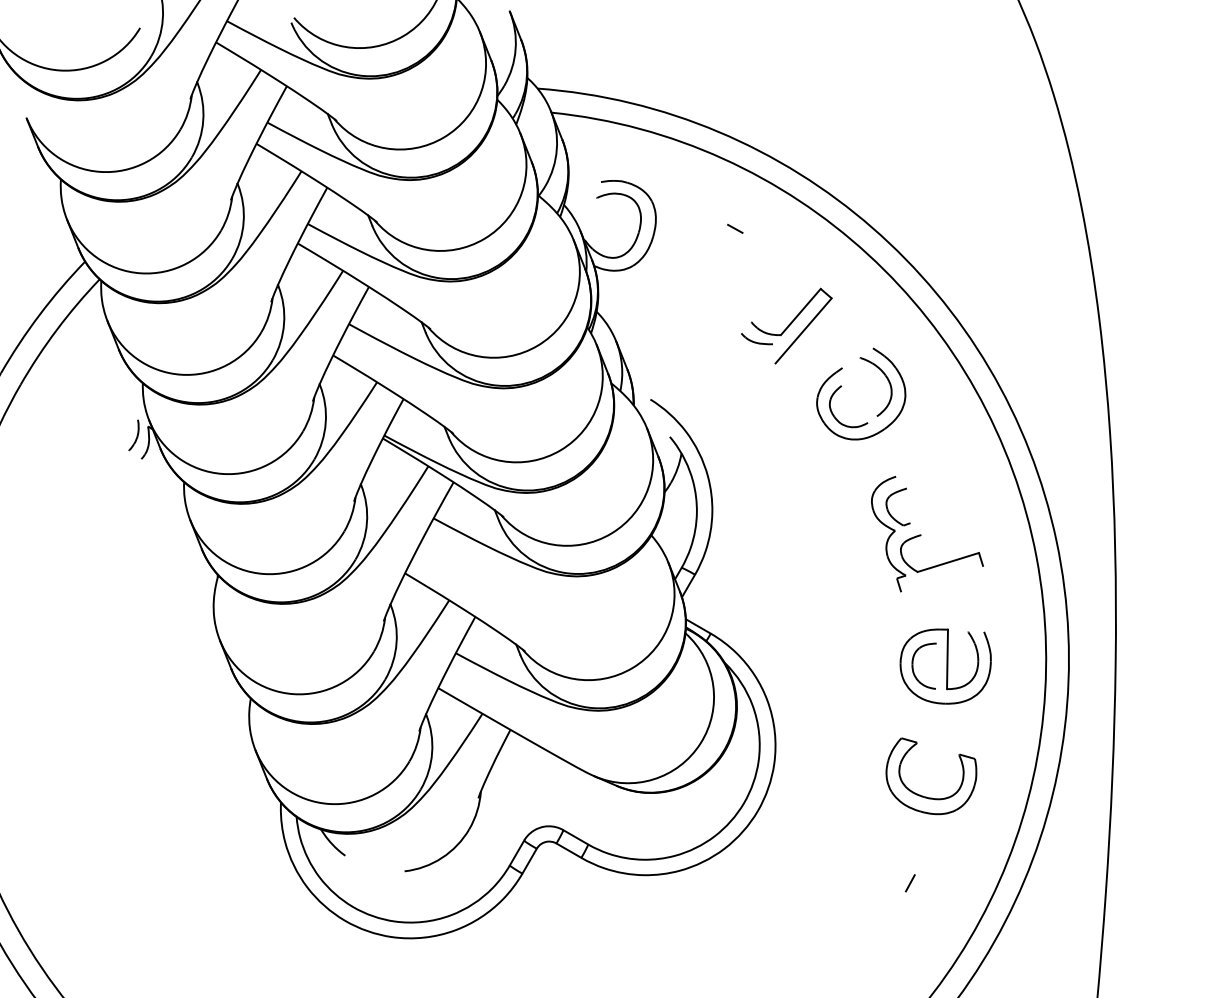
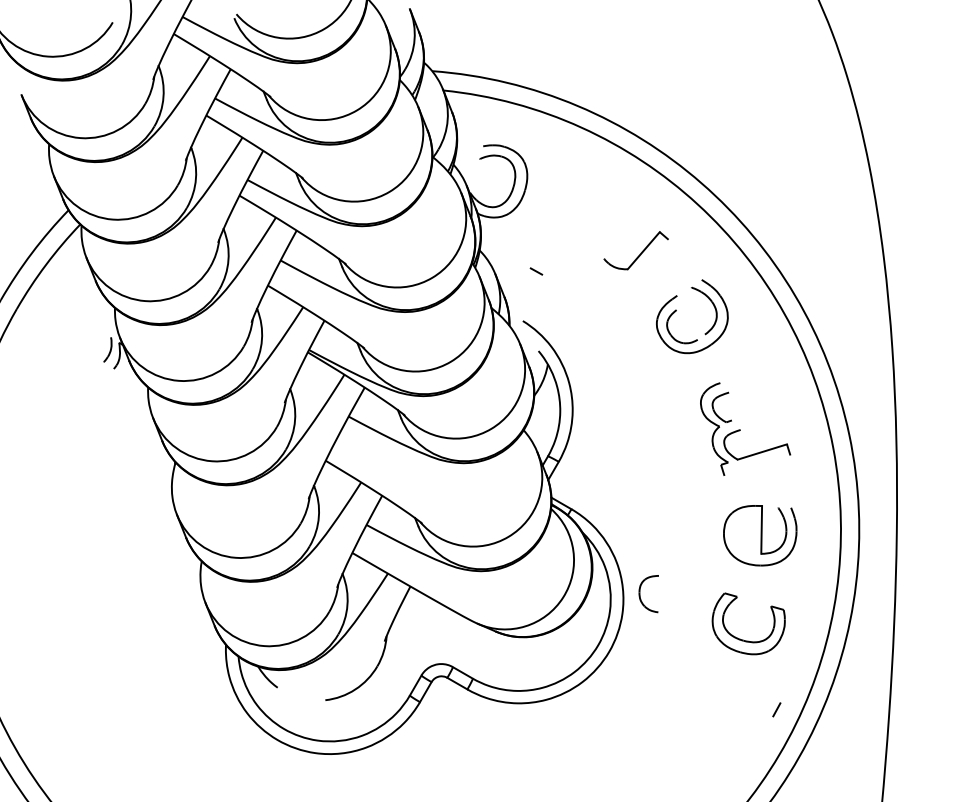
line: (735, 228) -> (536, 271), moved
line: (803, 330) -> (645, 265), removed
part: (756, 339) -> (608, 272), removed
part: (913, 665) -> (640, 593), moved
line: (910, 883) -> (776, 710), moved

